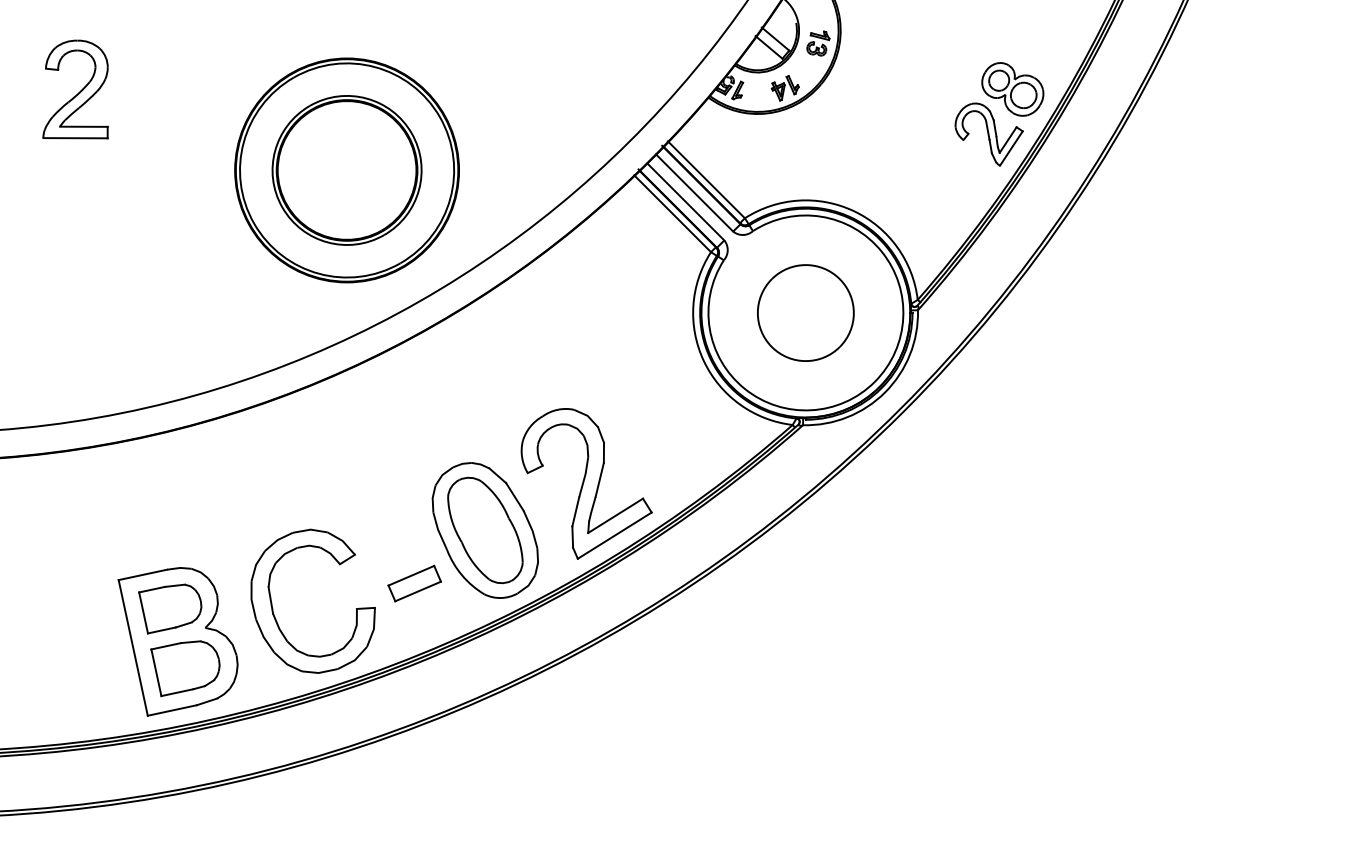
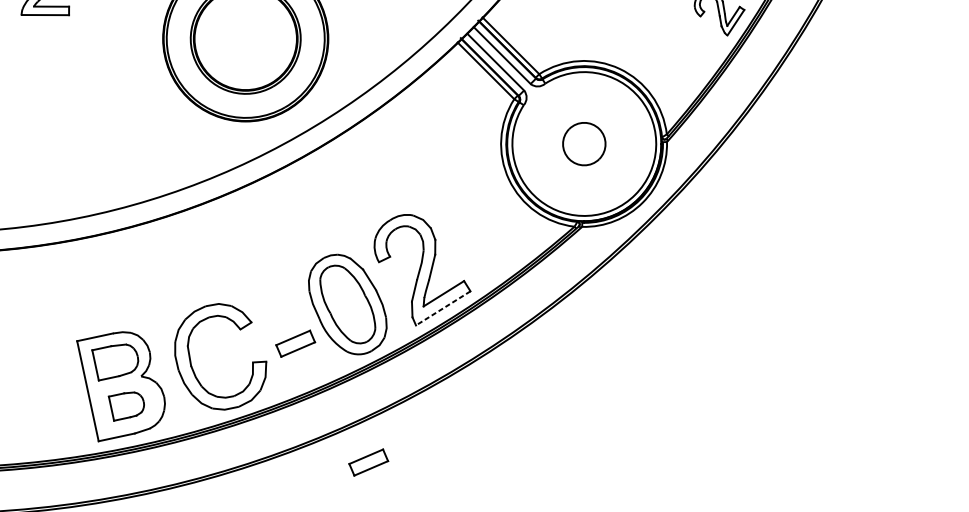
part: (805, 312) -> (584, 143), size x0.6
line: (614, 535) -> (443, 308), solid -> dashed
part: (185, 668) -> (126, 406), size x0.7
part: (513, 744) -> (368, 462), added

